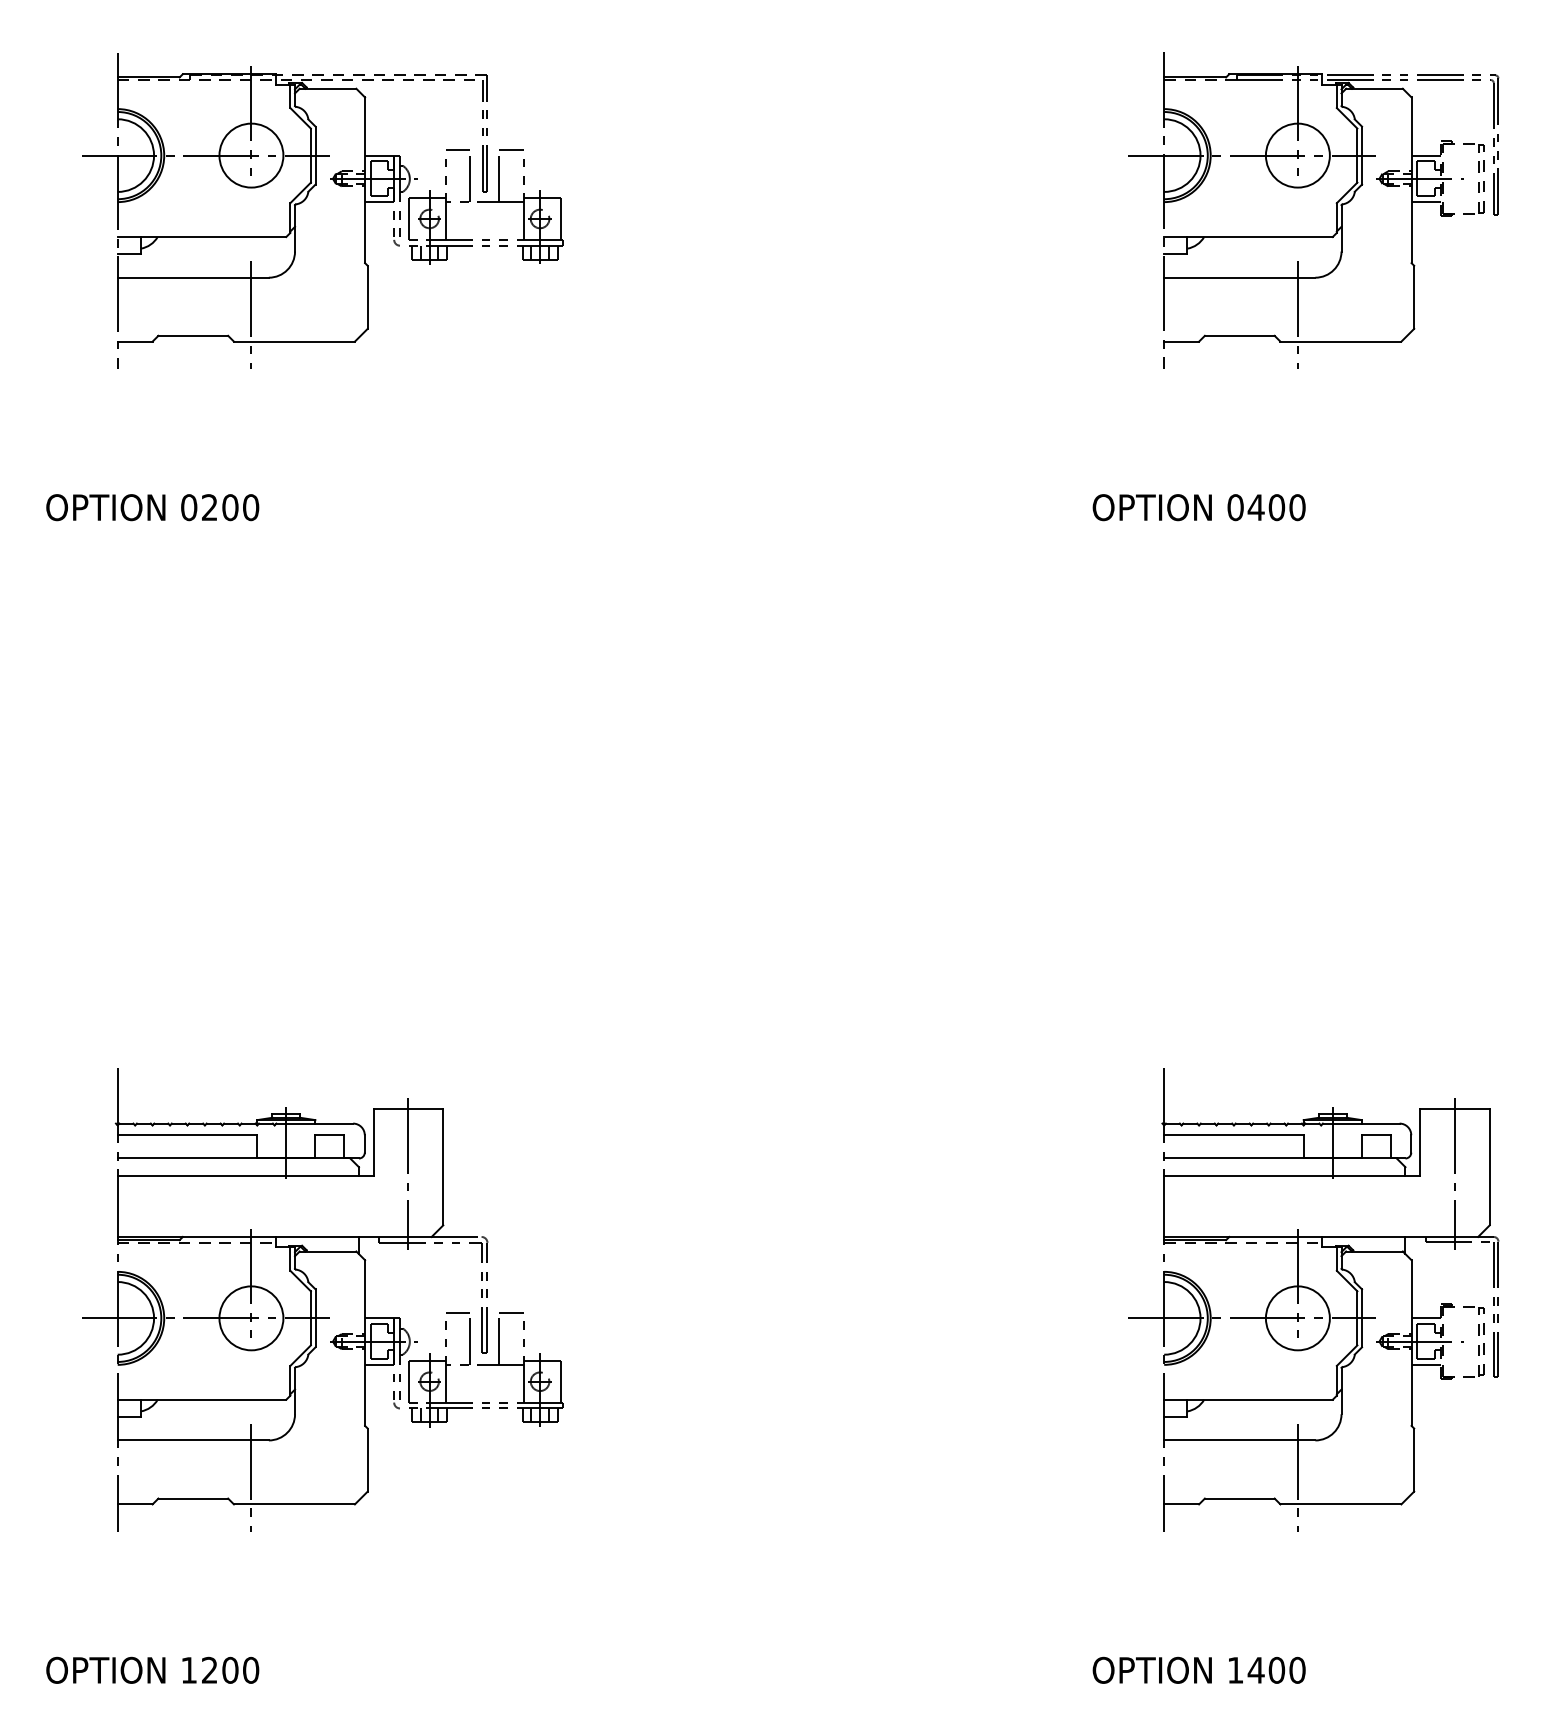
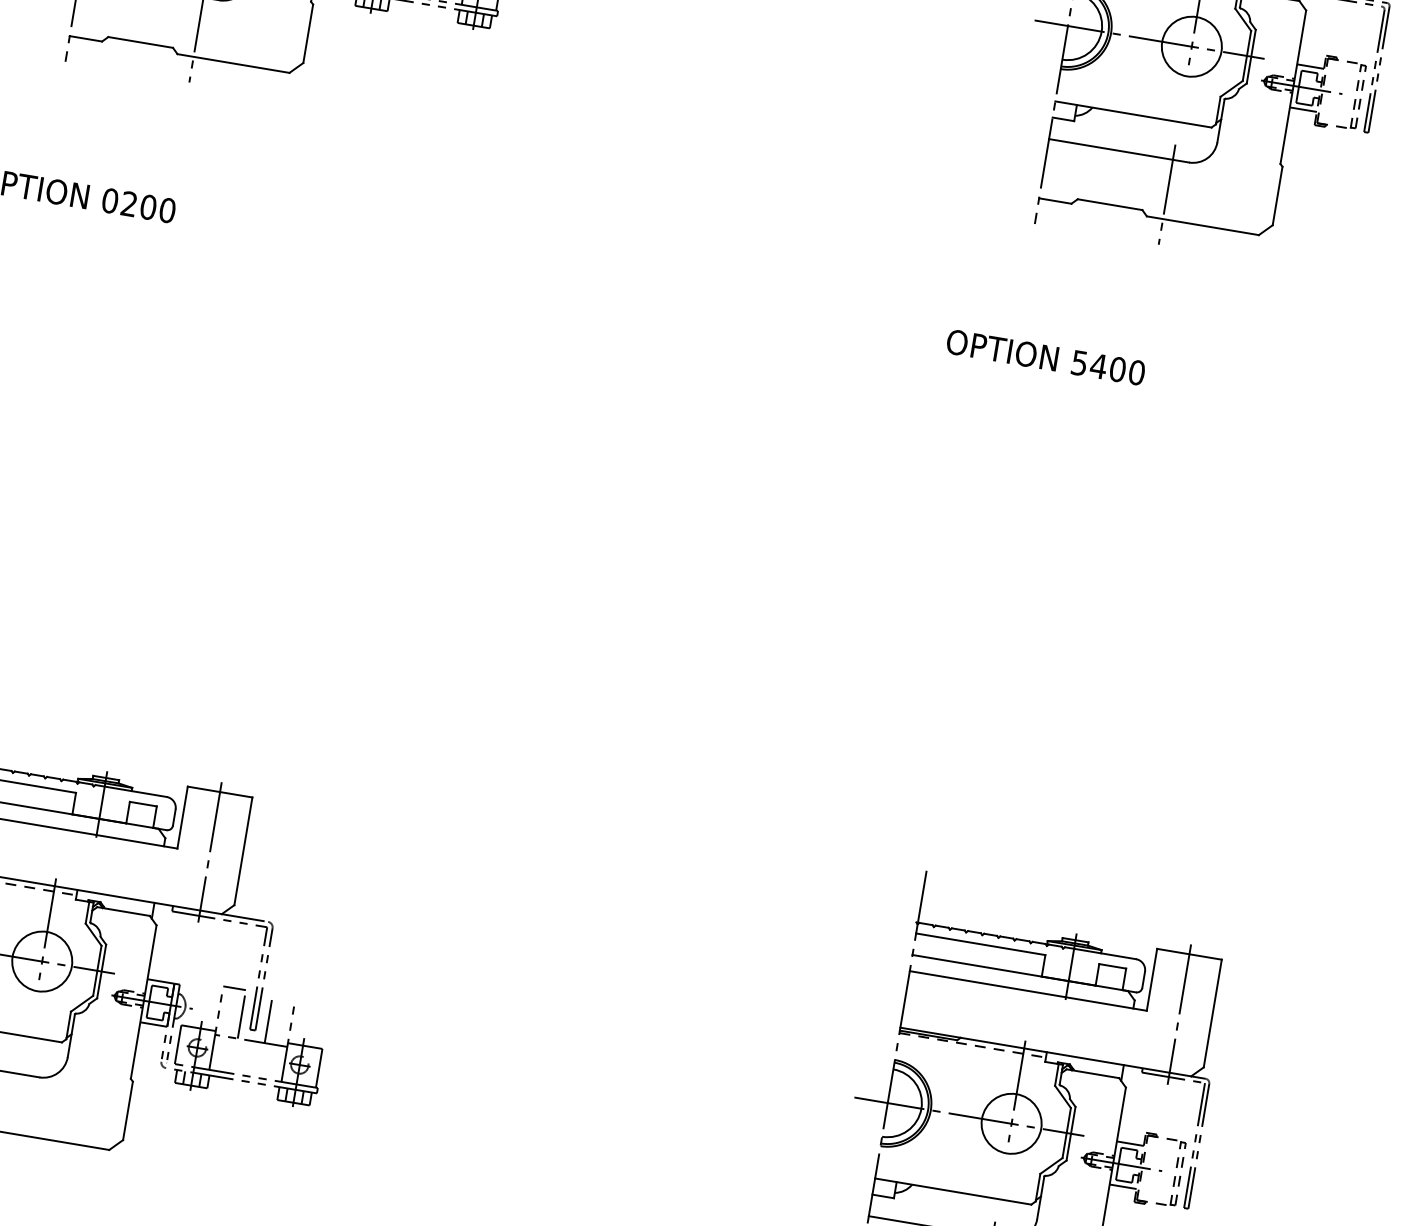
text: (1235, 507) -> (1079, 363), 0400 -> 5400
line: (511, 1312) -> (284, 996), removed
line: (251, 1478) -> (17, 1109), removed

